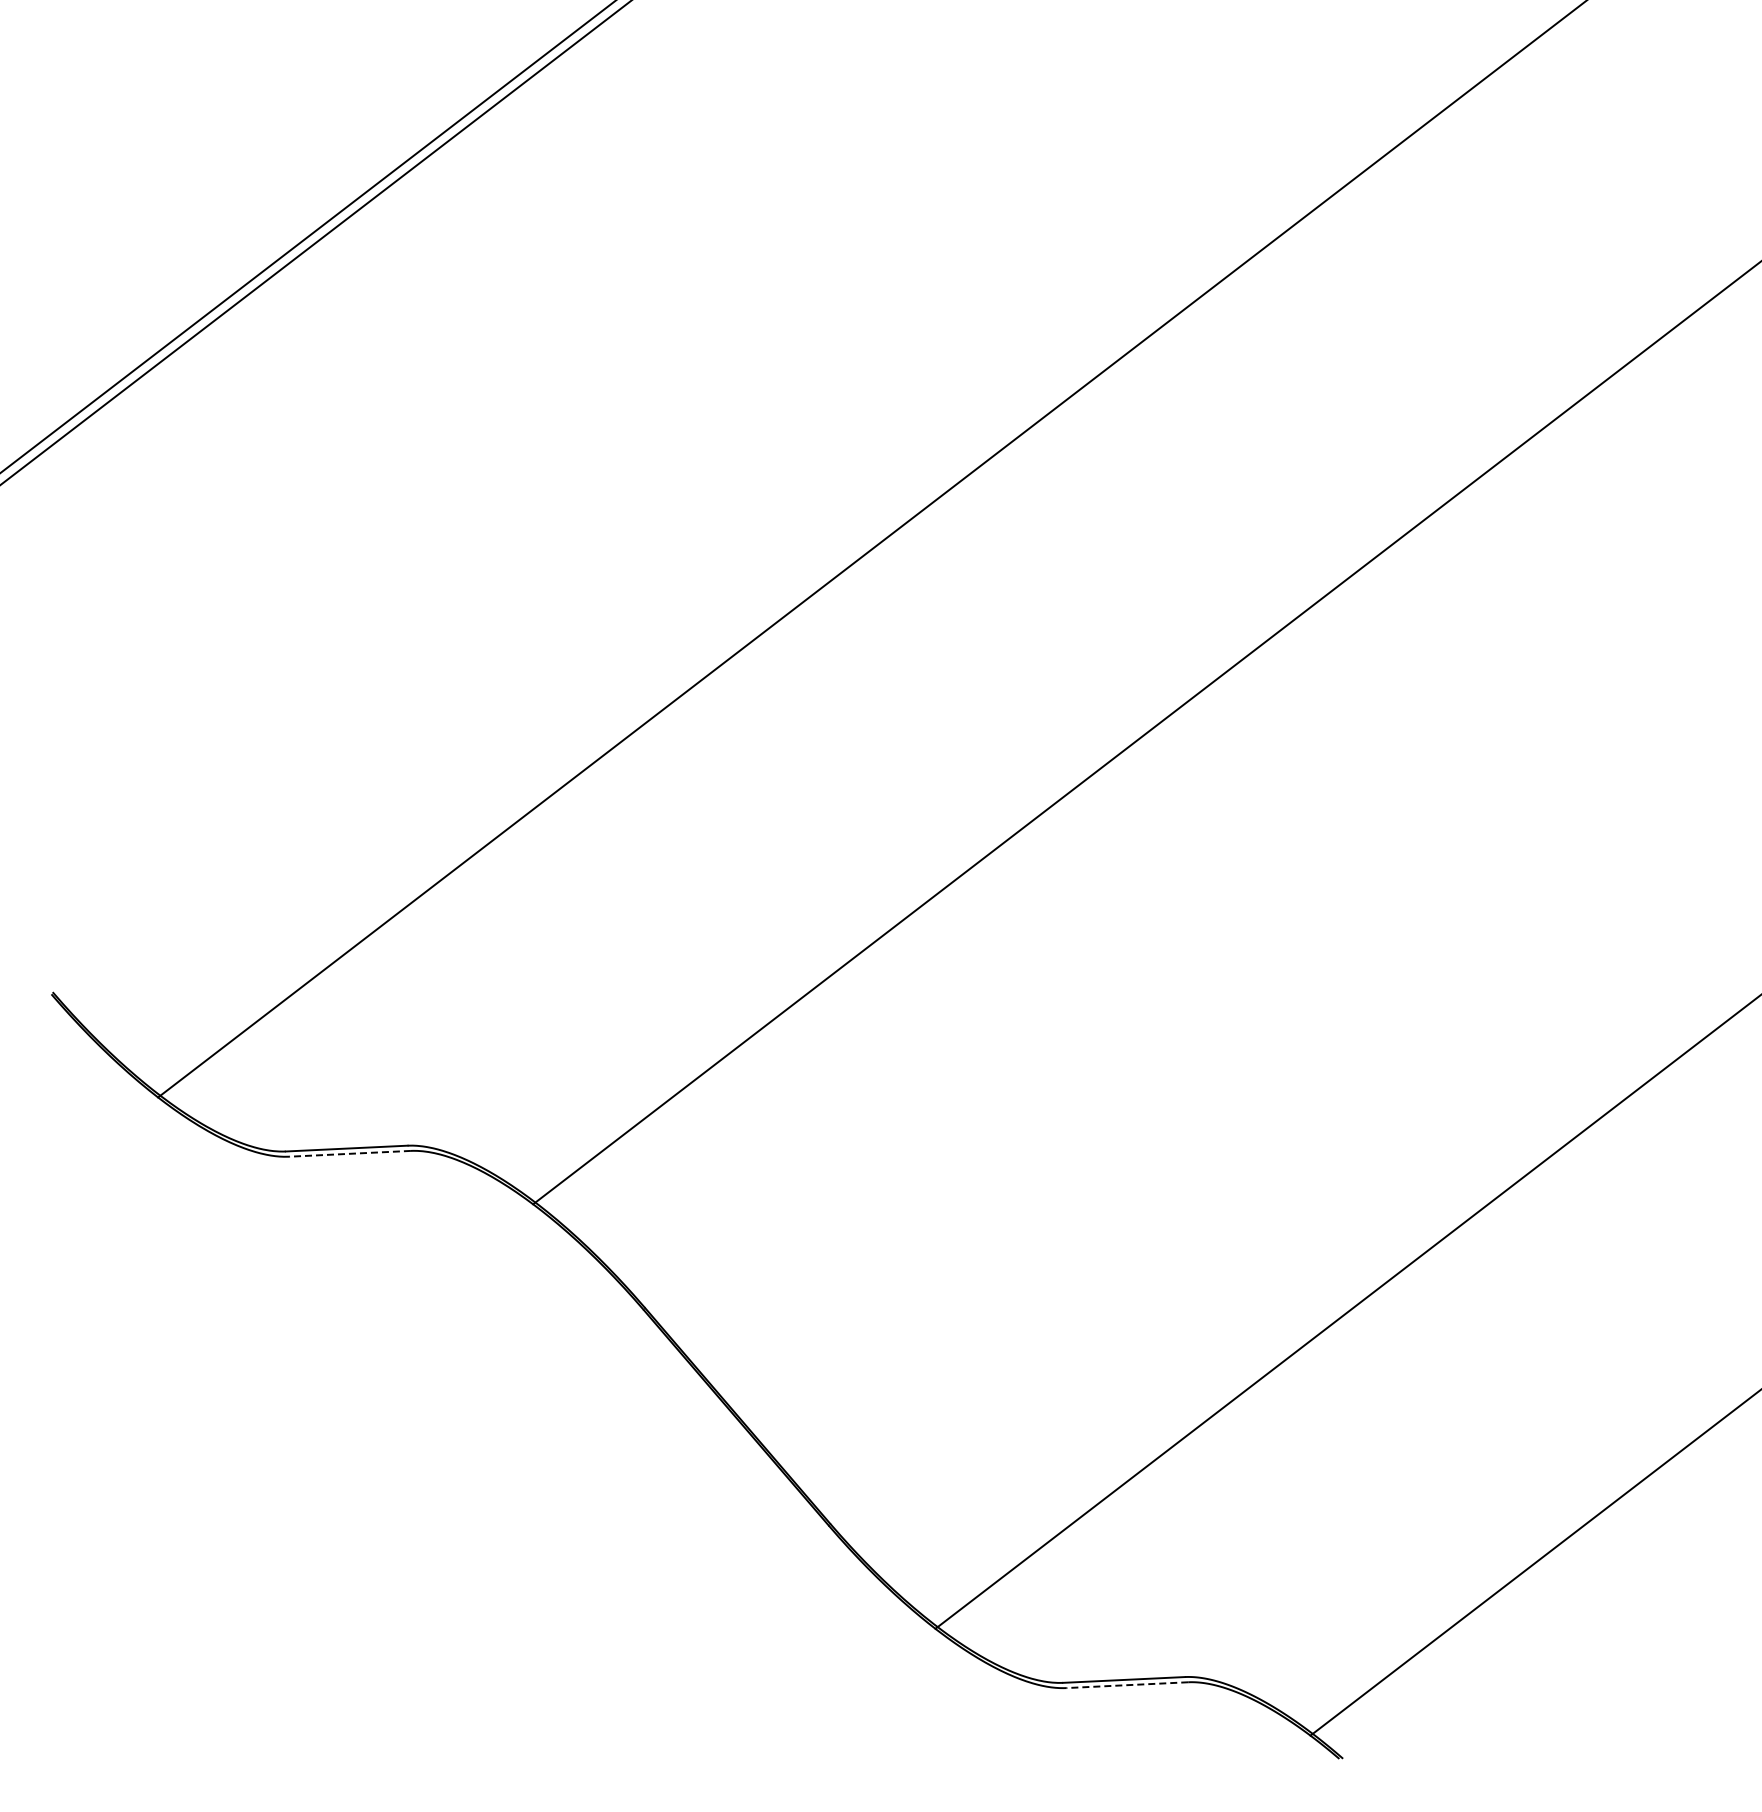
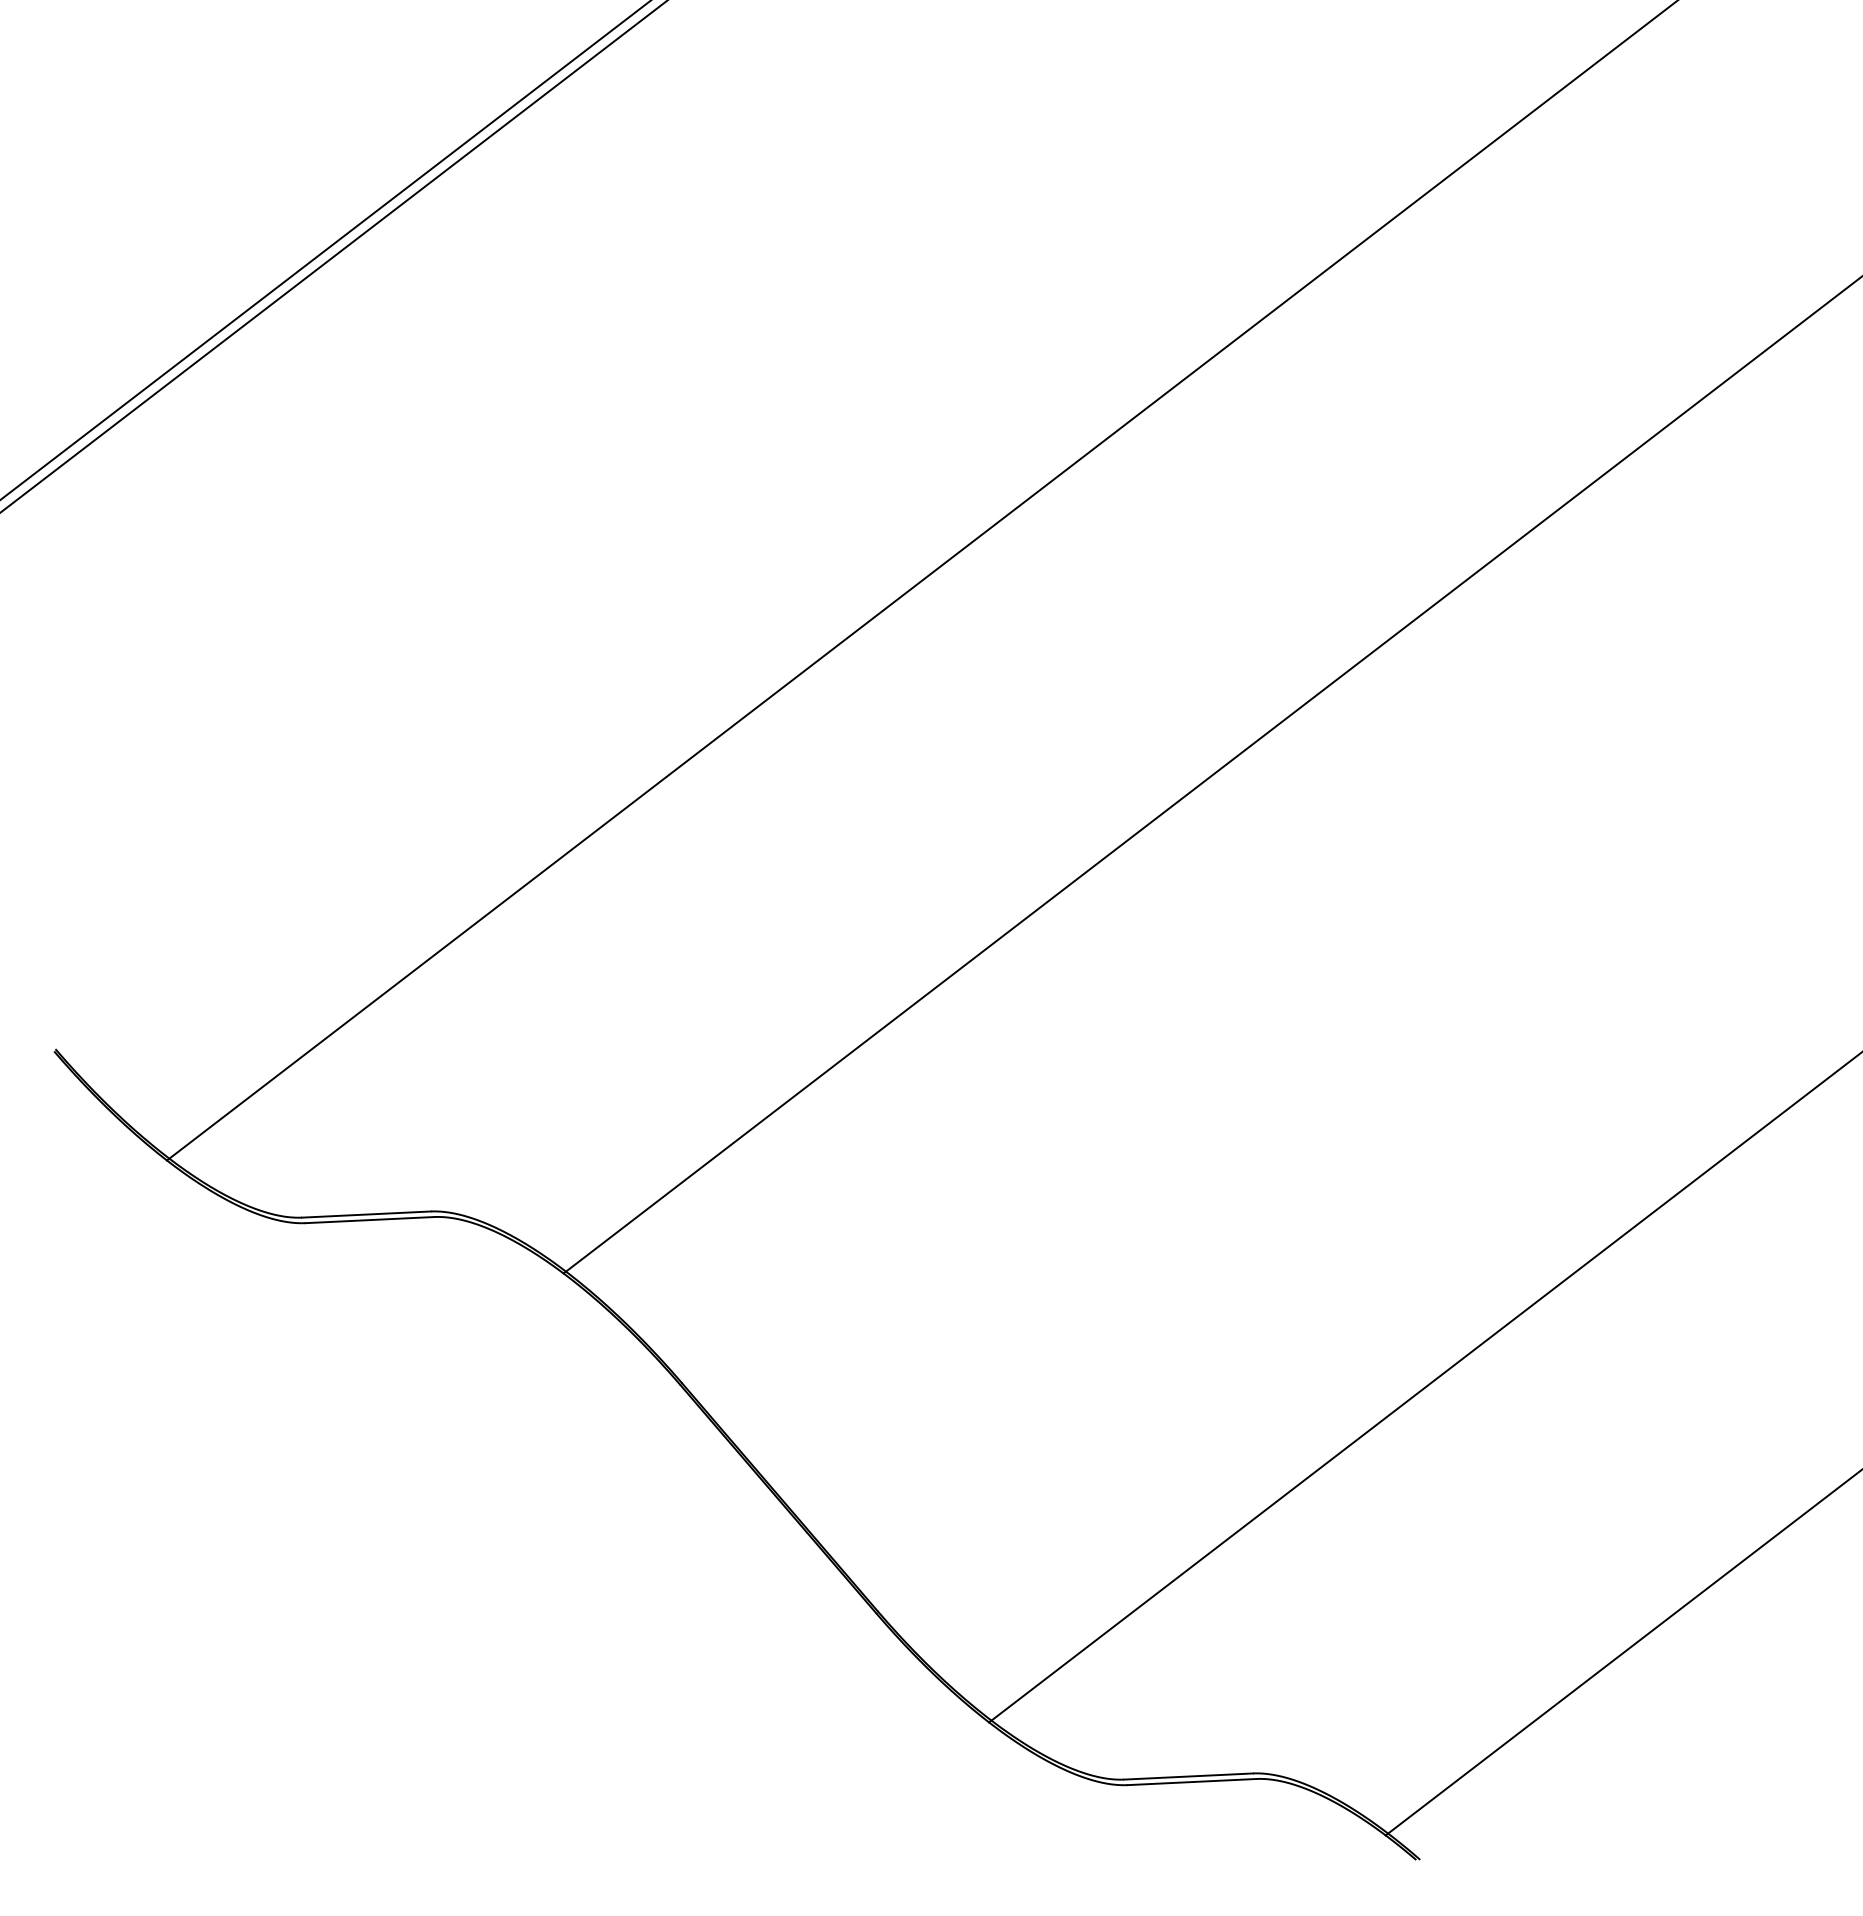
line: (350, 1153) -> (370, 1219), dashed -> solid
line: (1127, 1685) -> (1192, 1782), dashed -> solid

